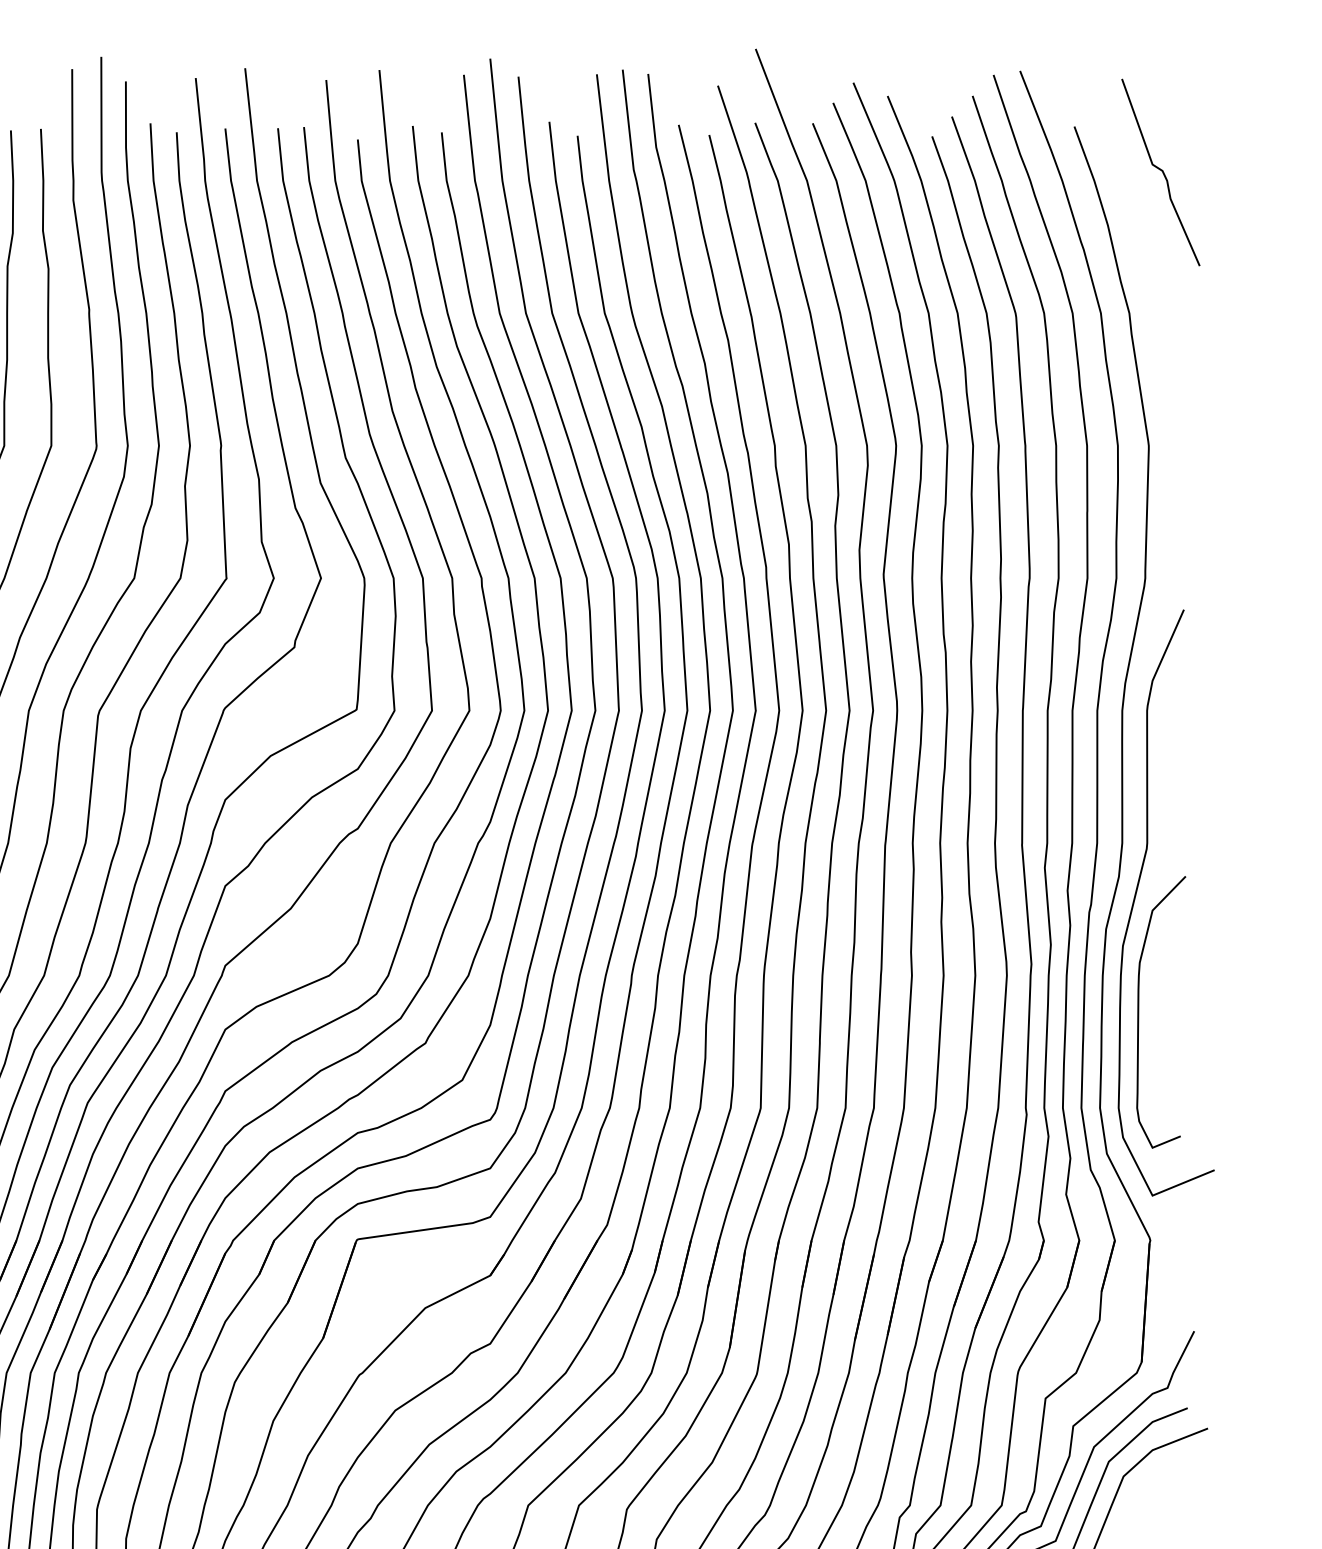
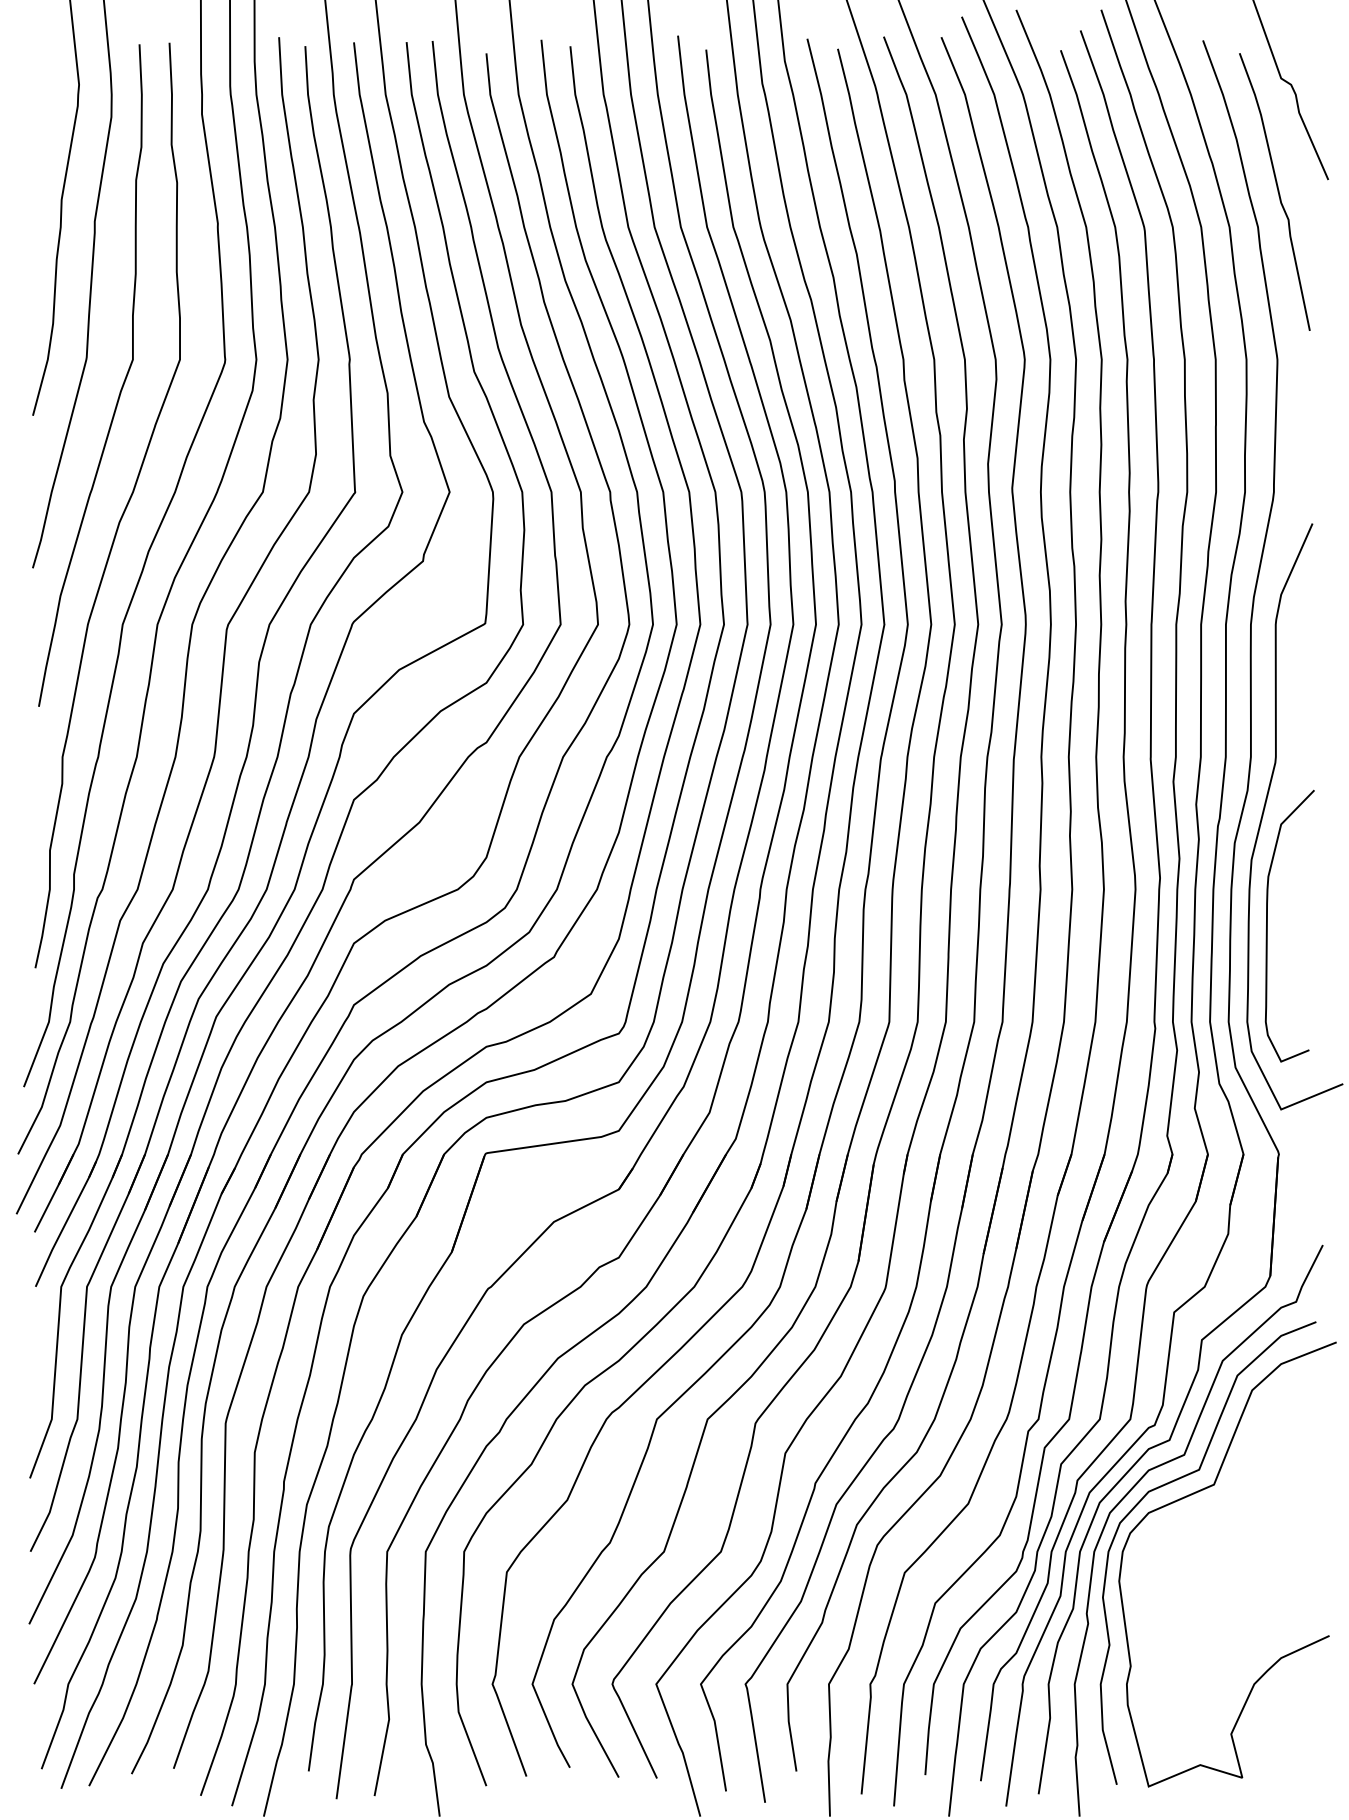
curve: (1148, 277) -> (1277, 191), added

